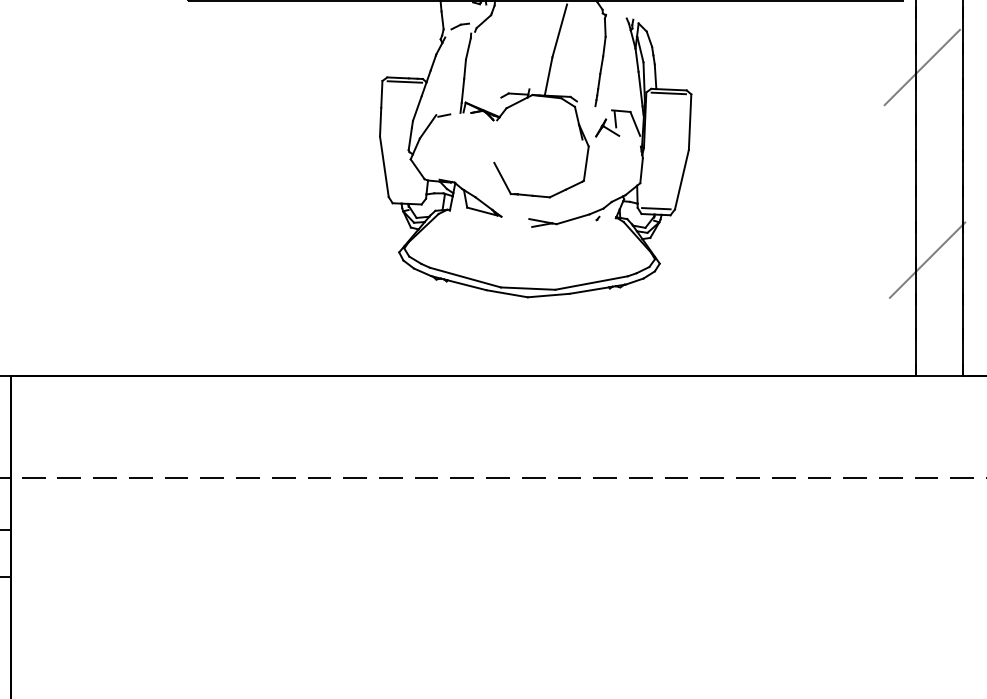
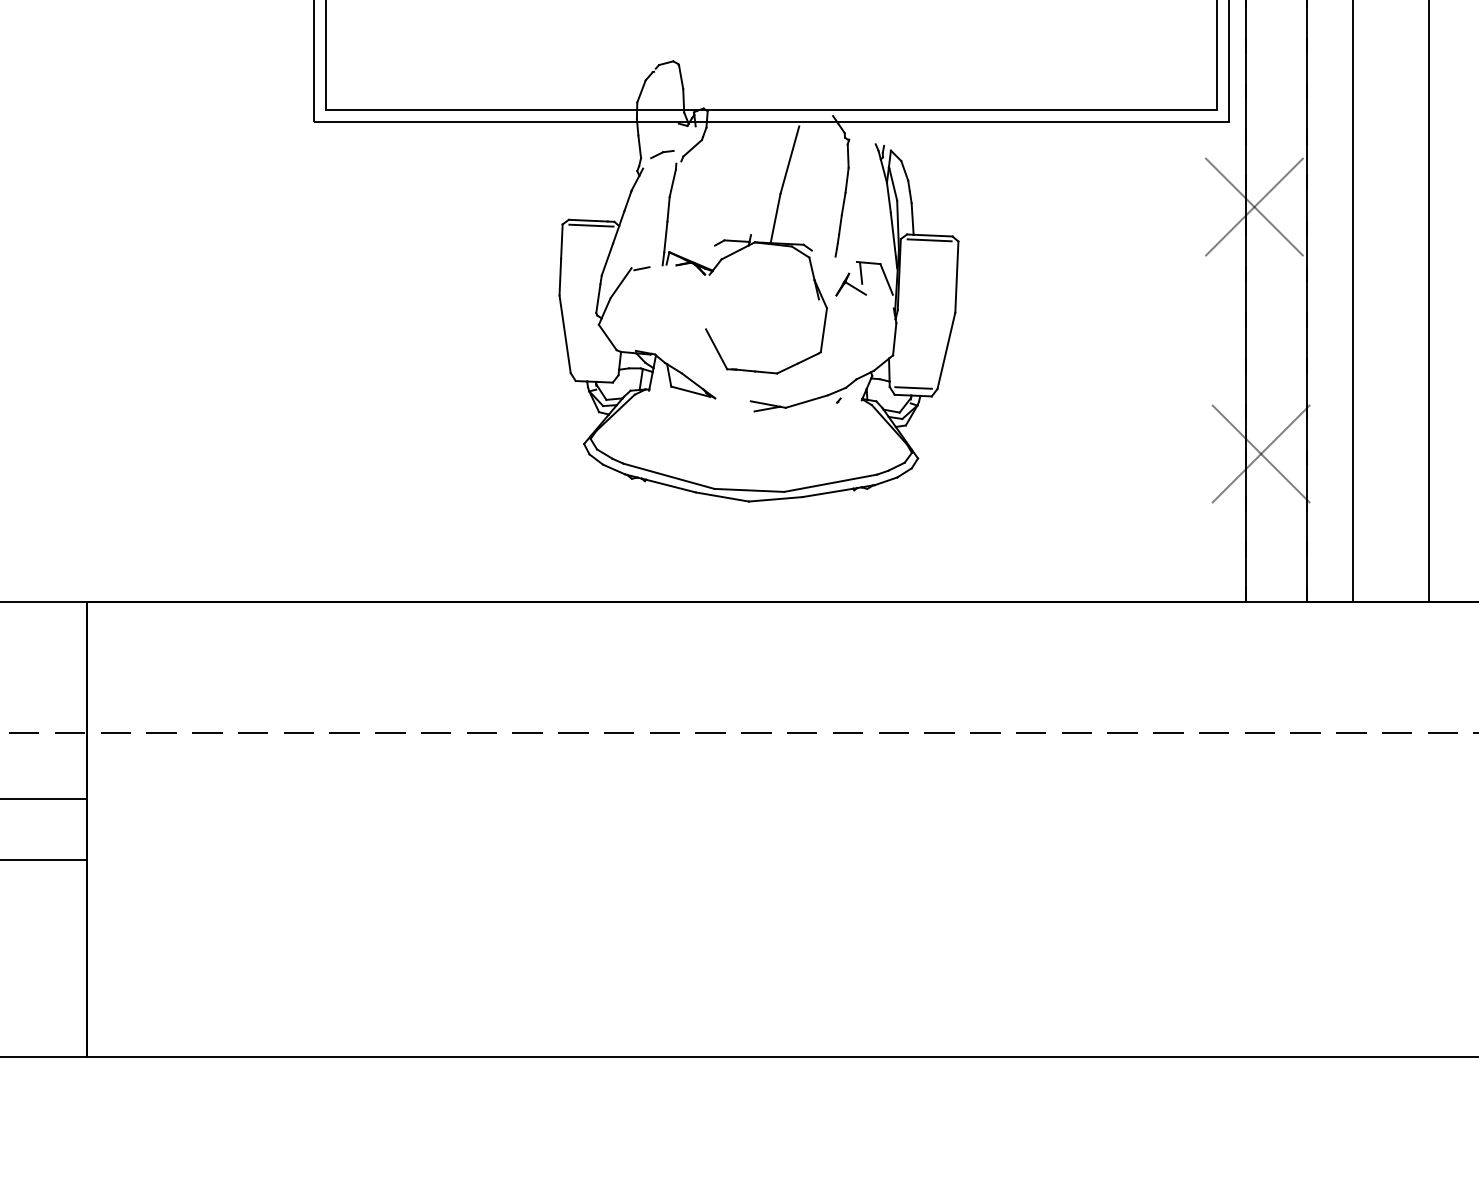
line: (922, 67) -> (1254, 207), added
line: (927, 259) -> (1261, 453), added

